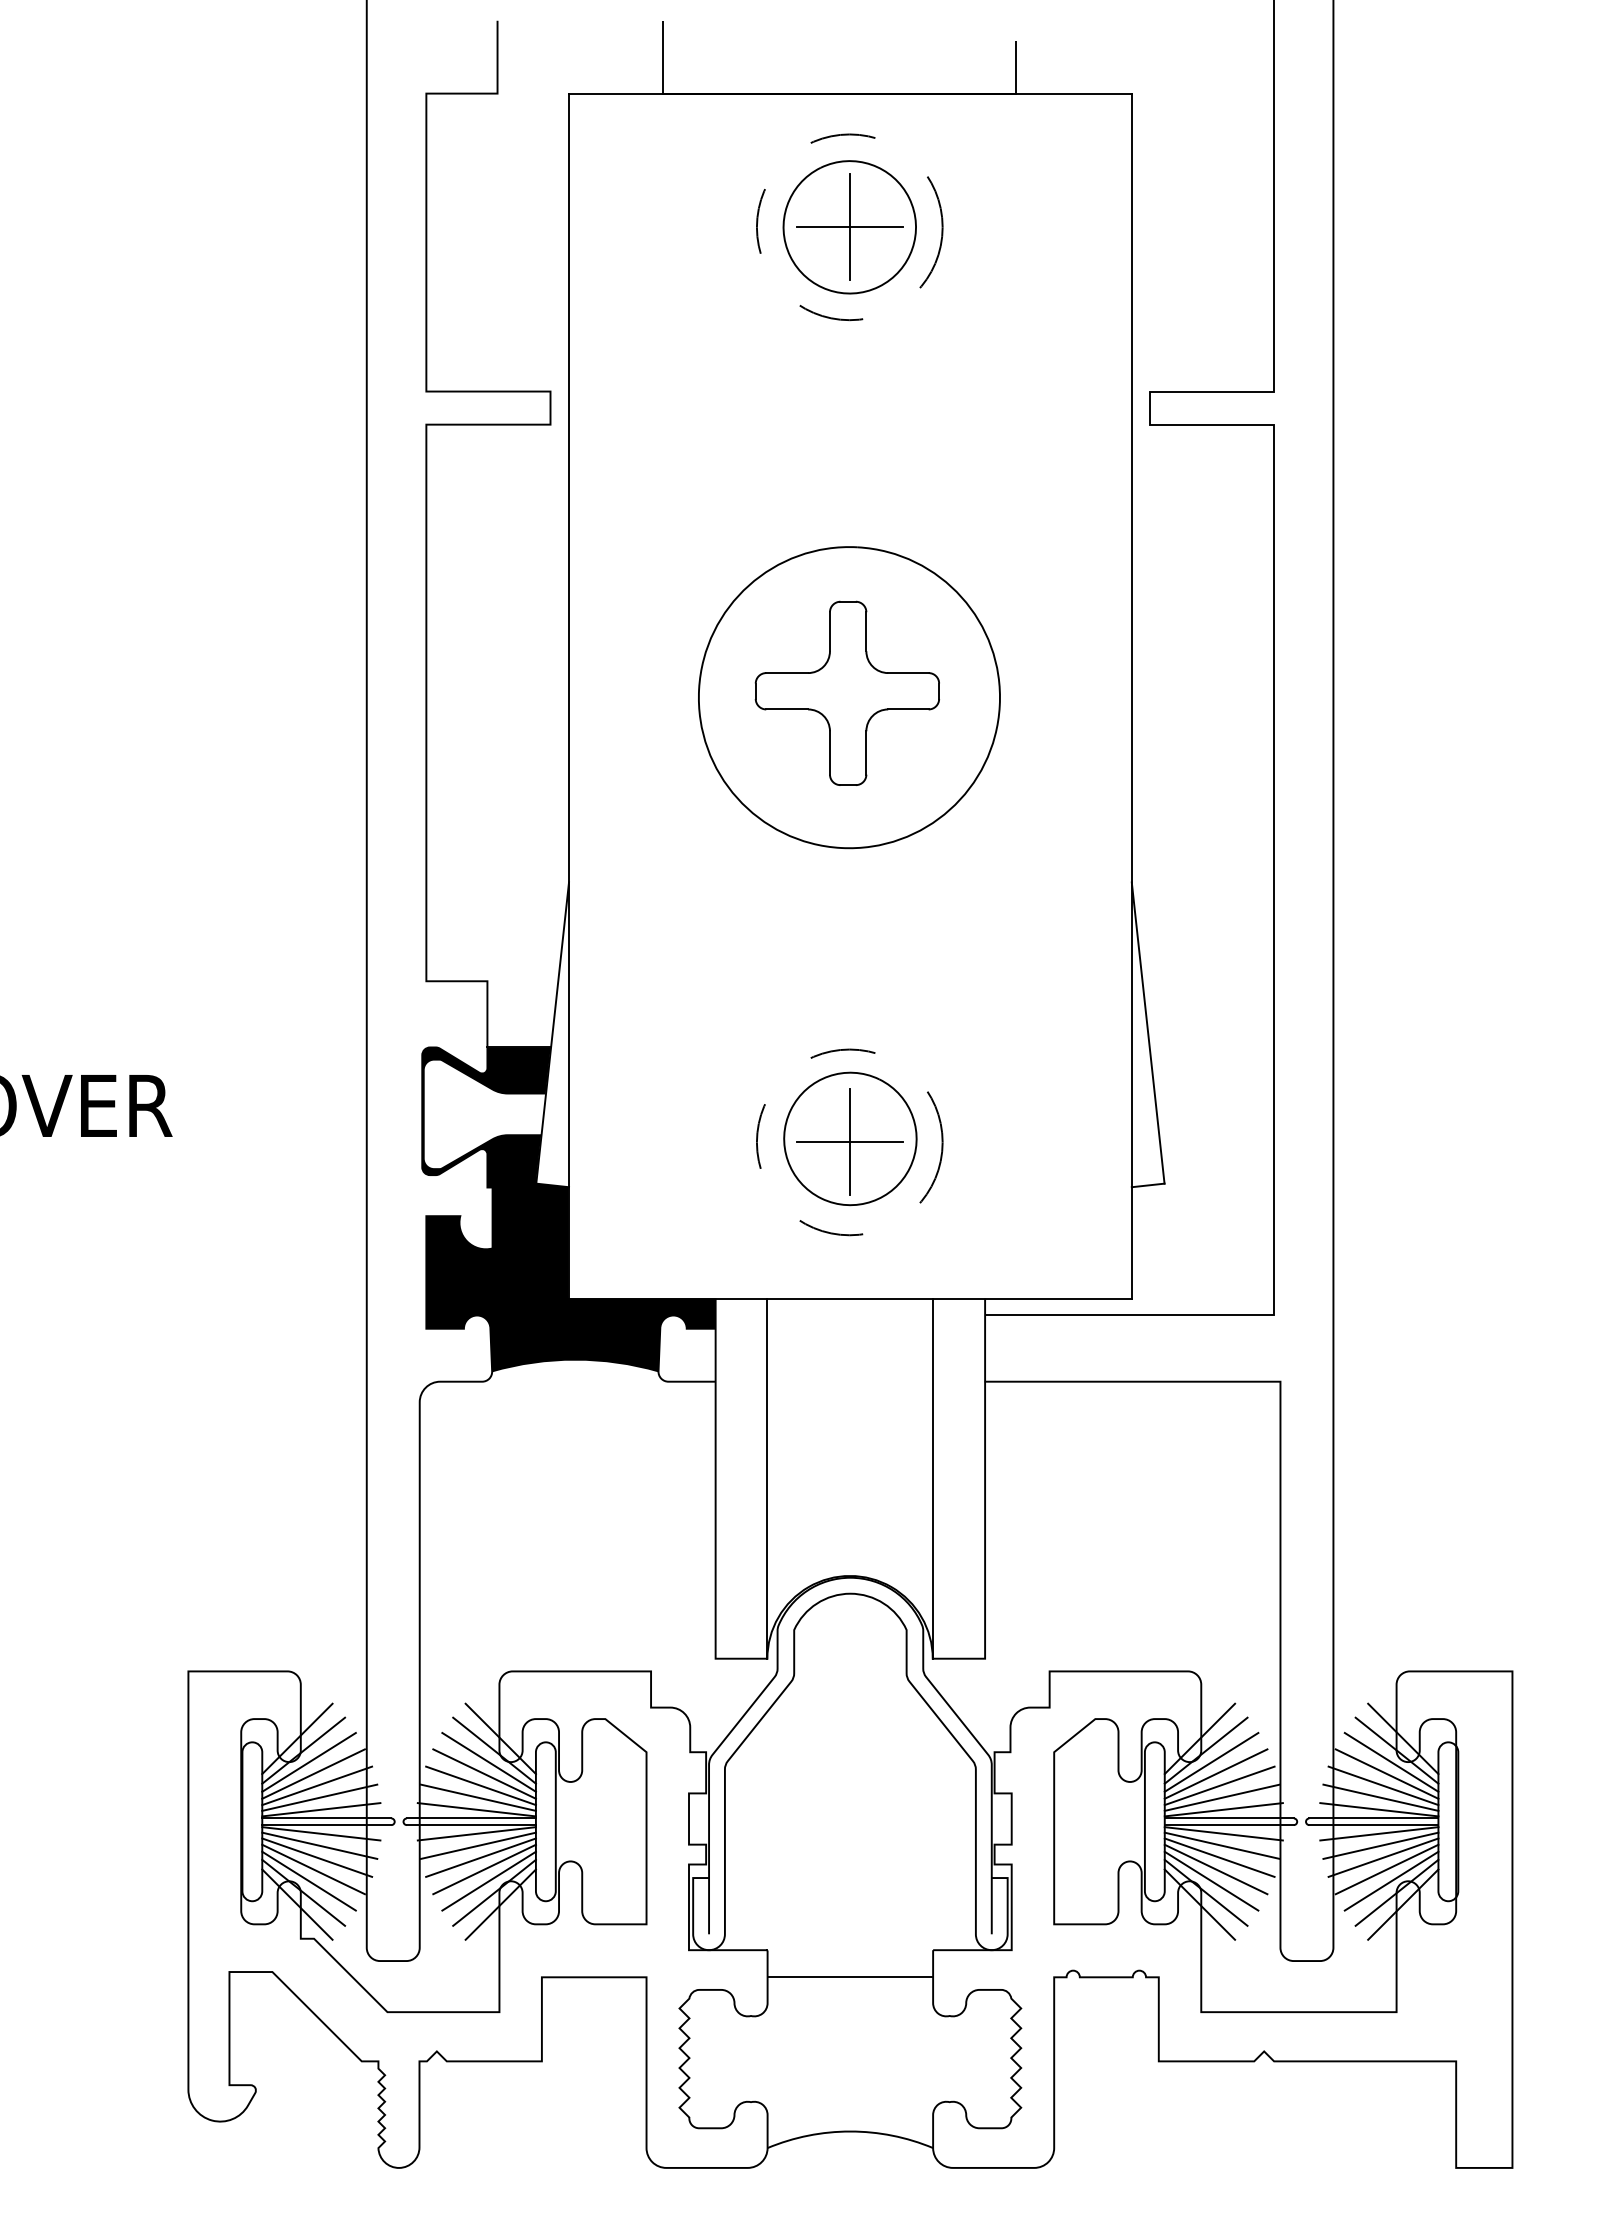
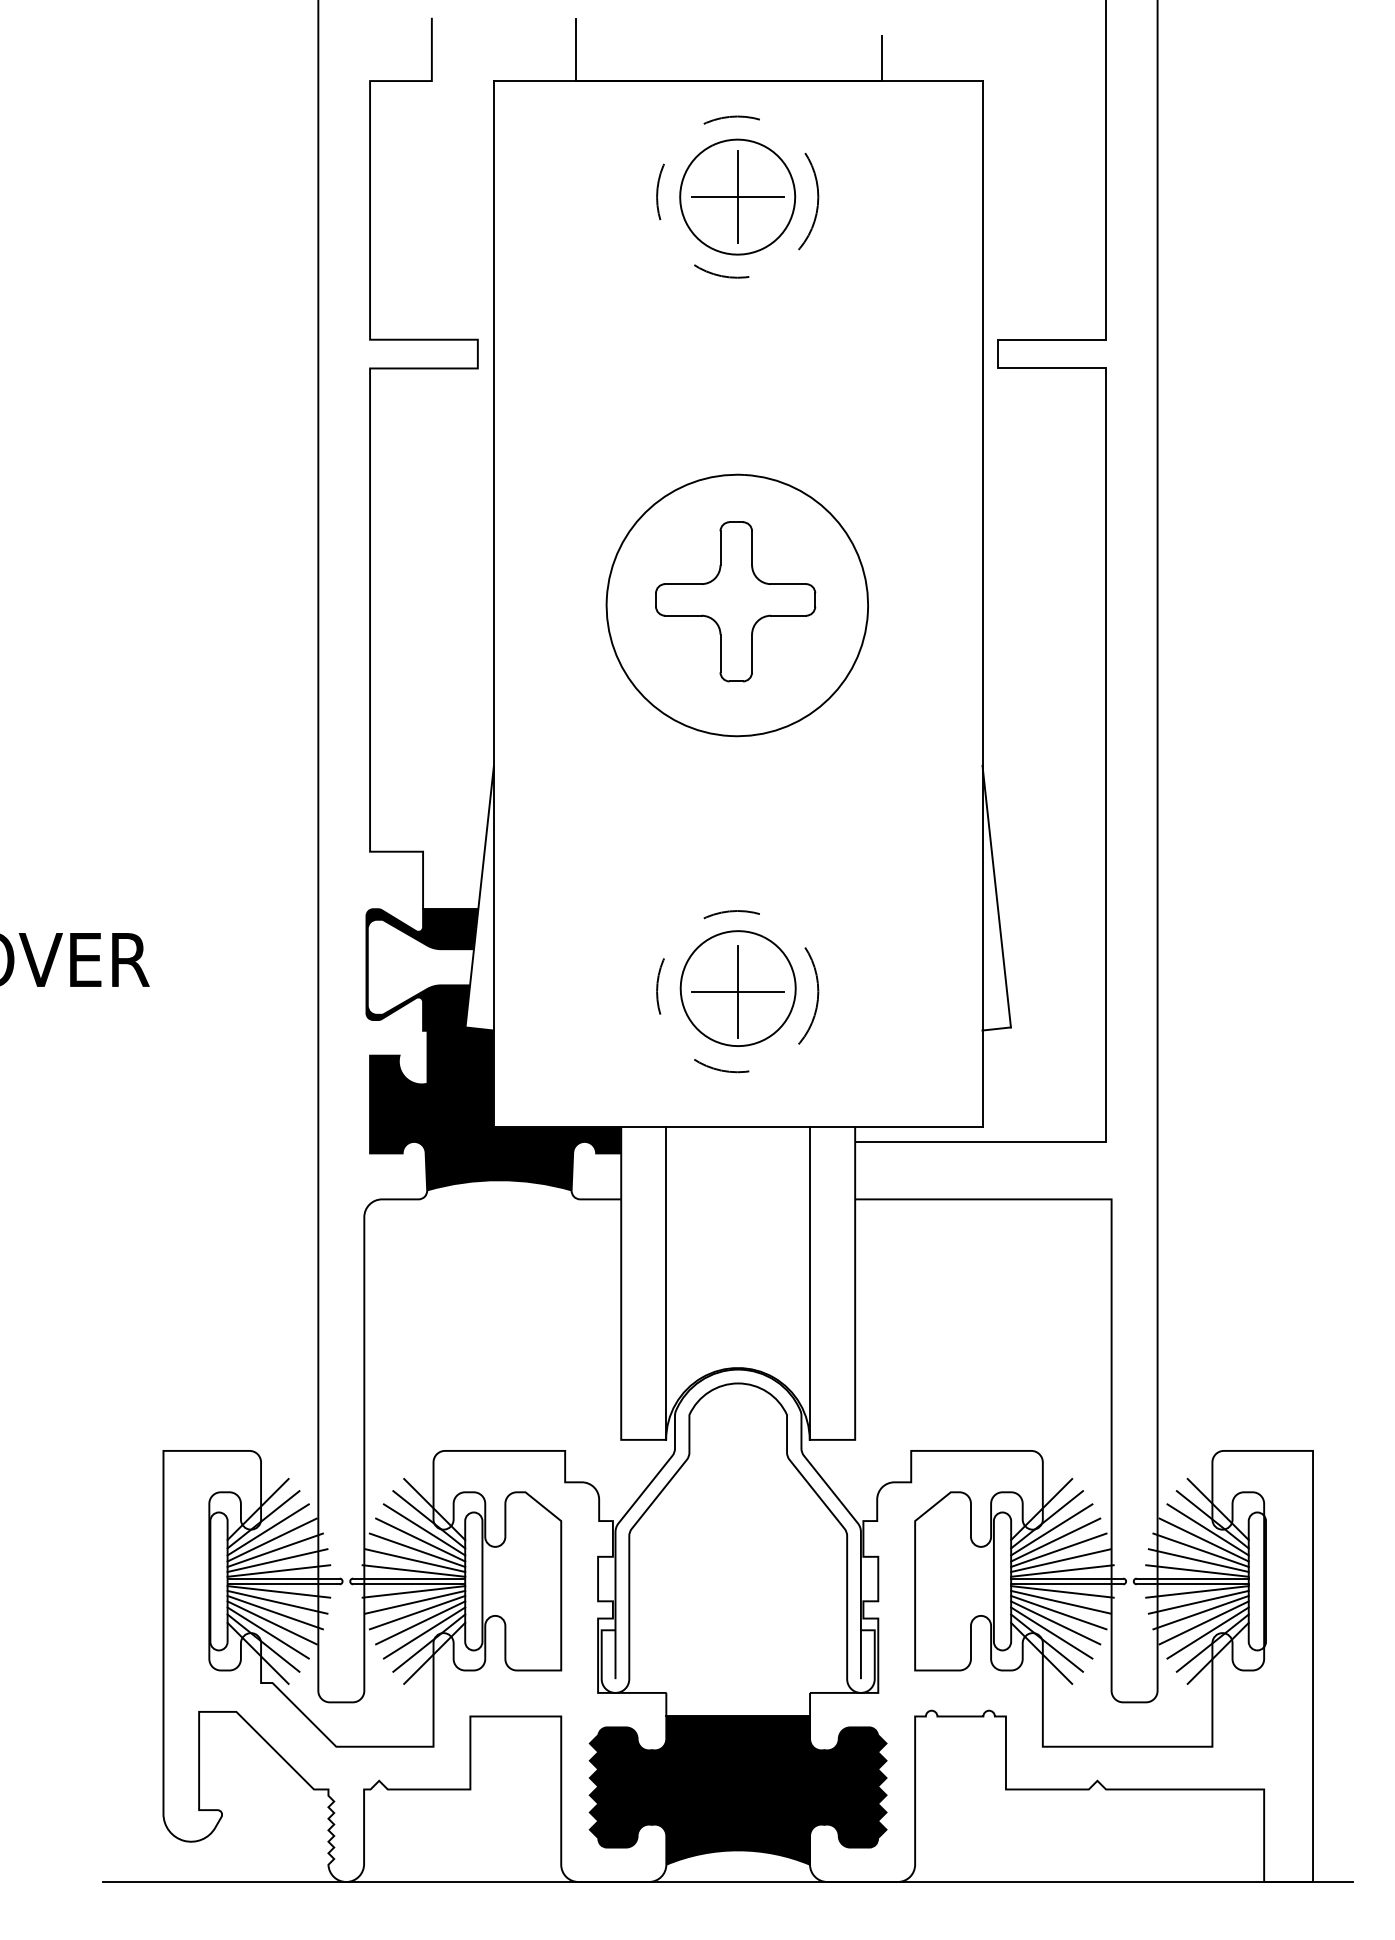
fill: (850, 2062) -> (738, 1790), added
line: (838, 2167) -> (727, 1881), added

